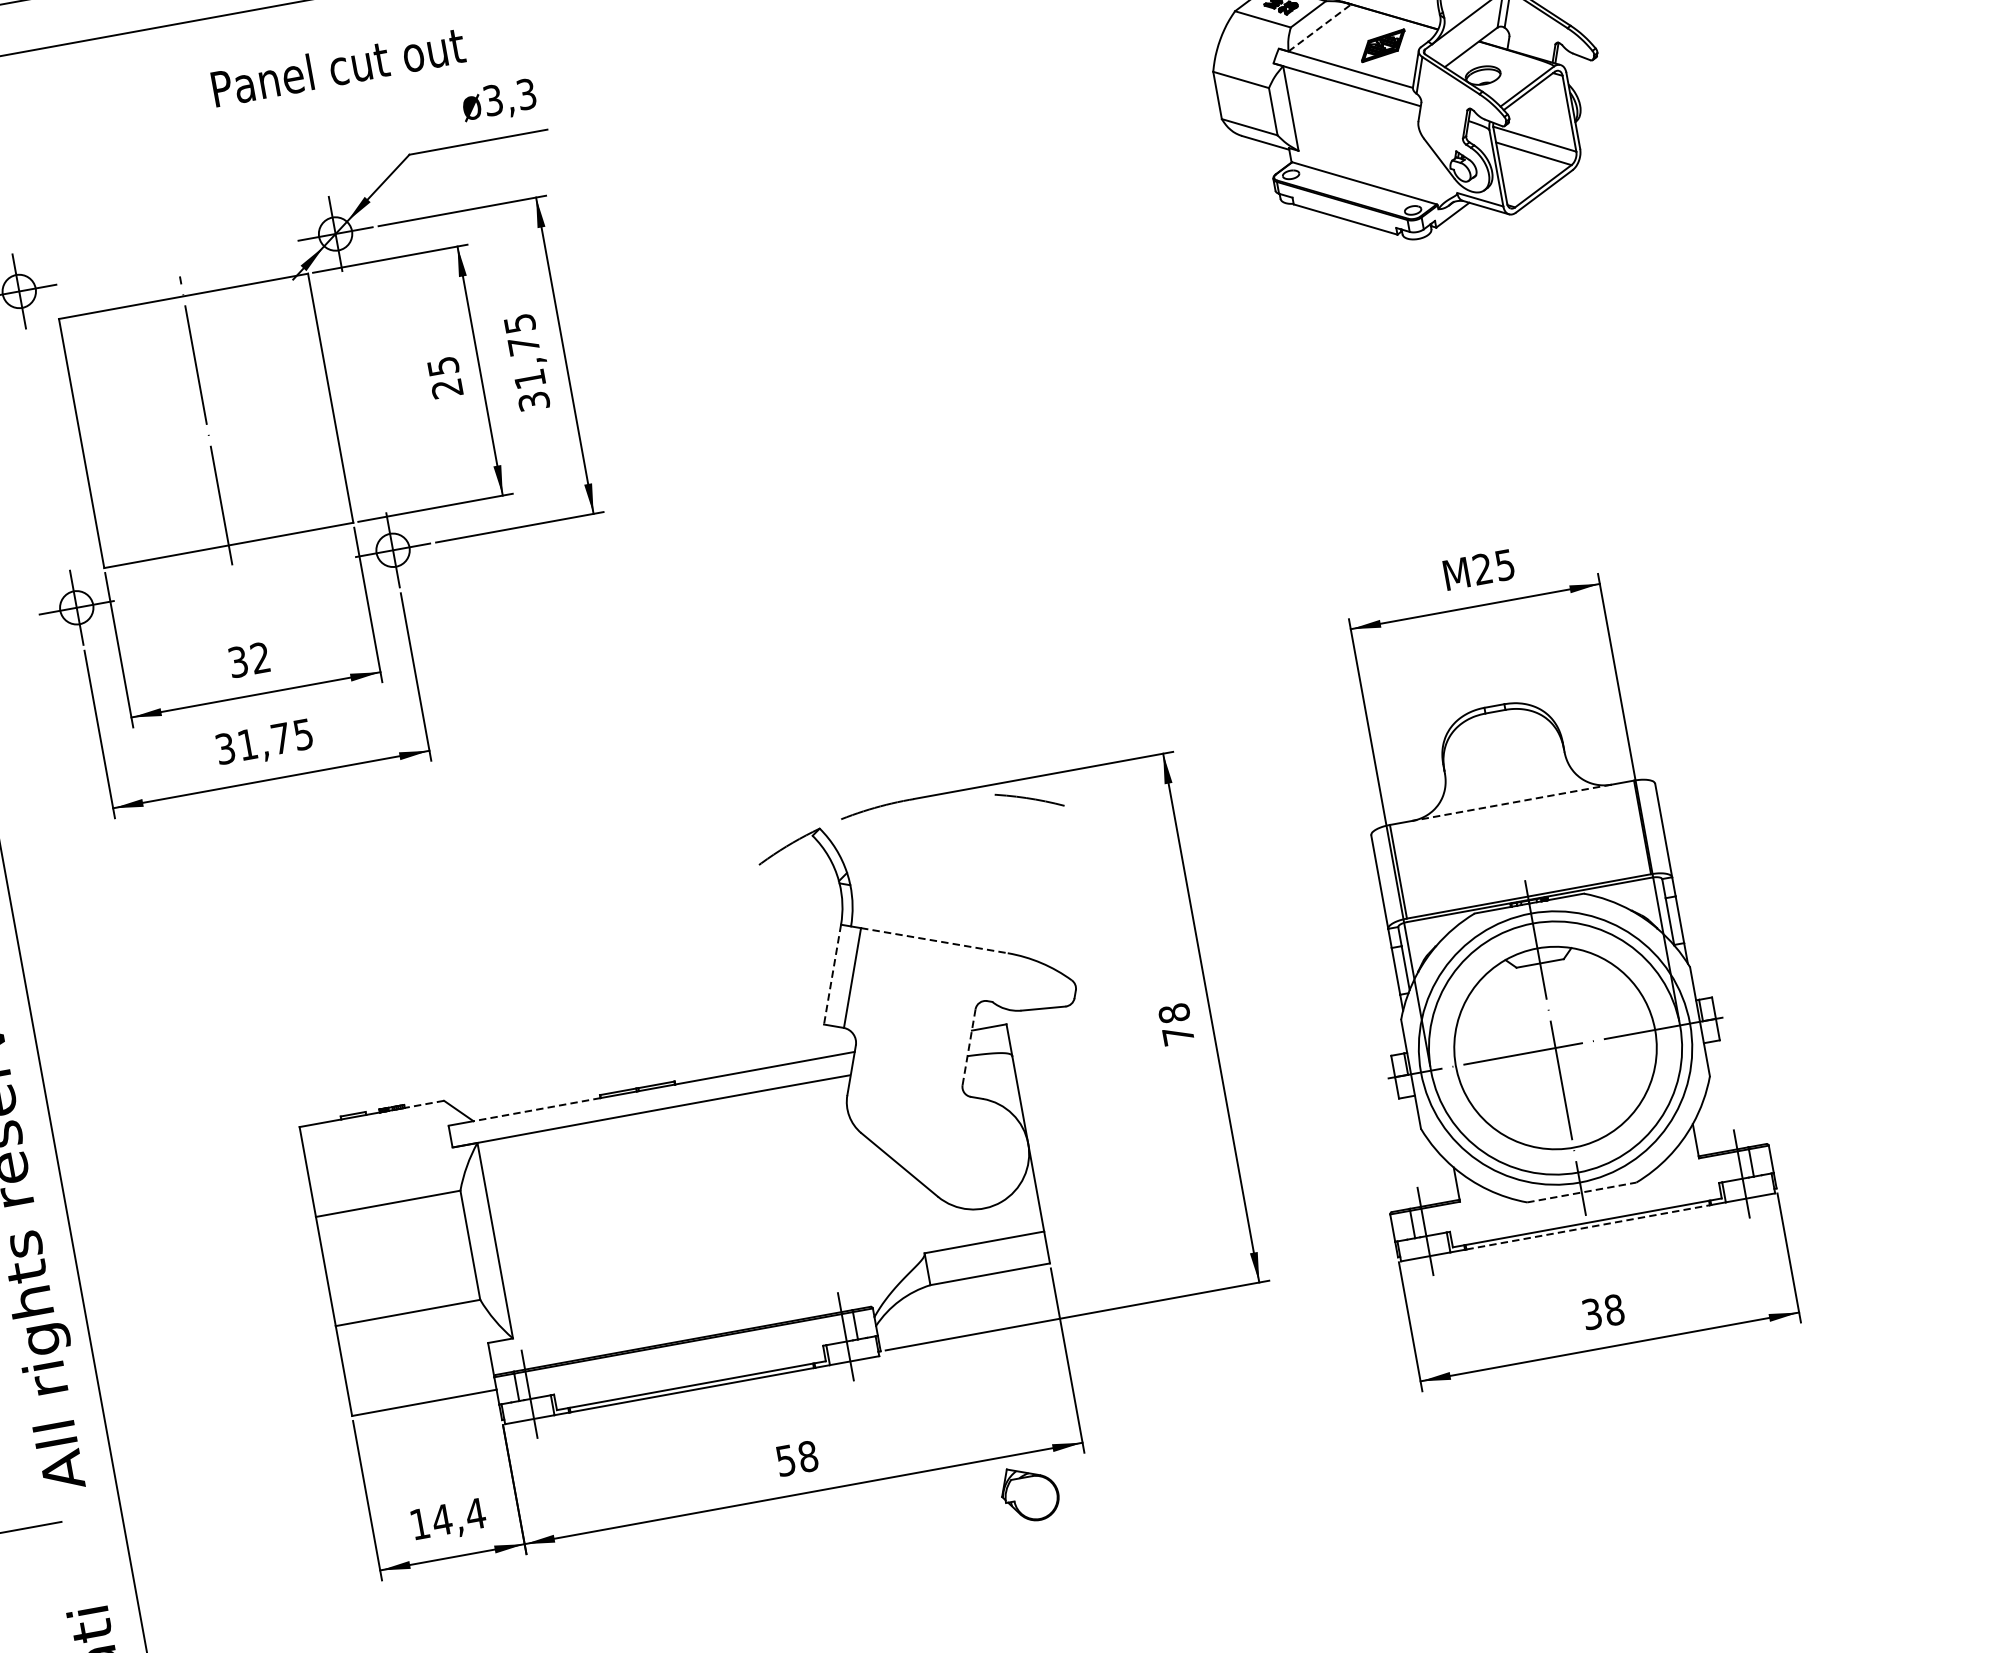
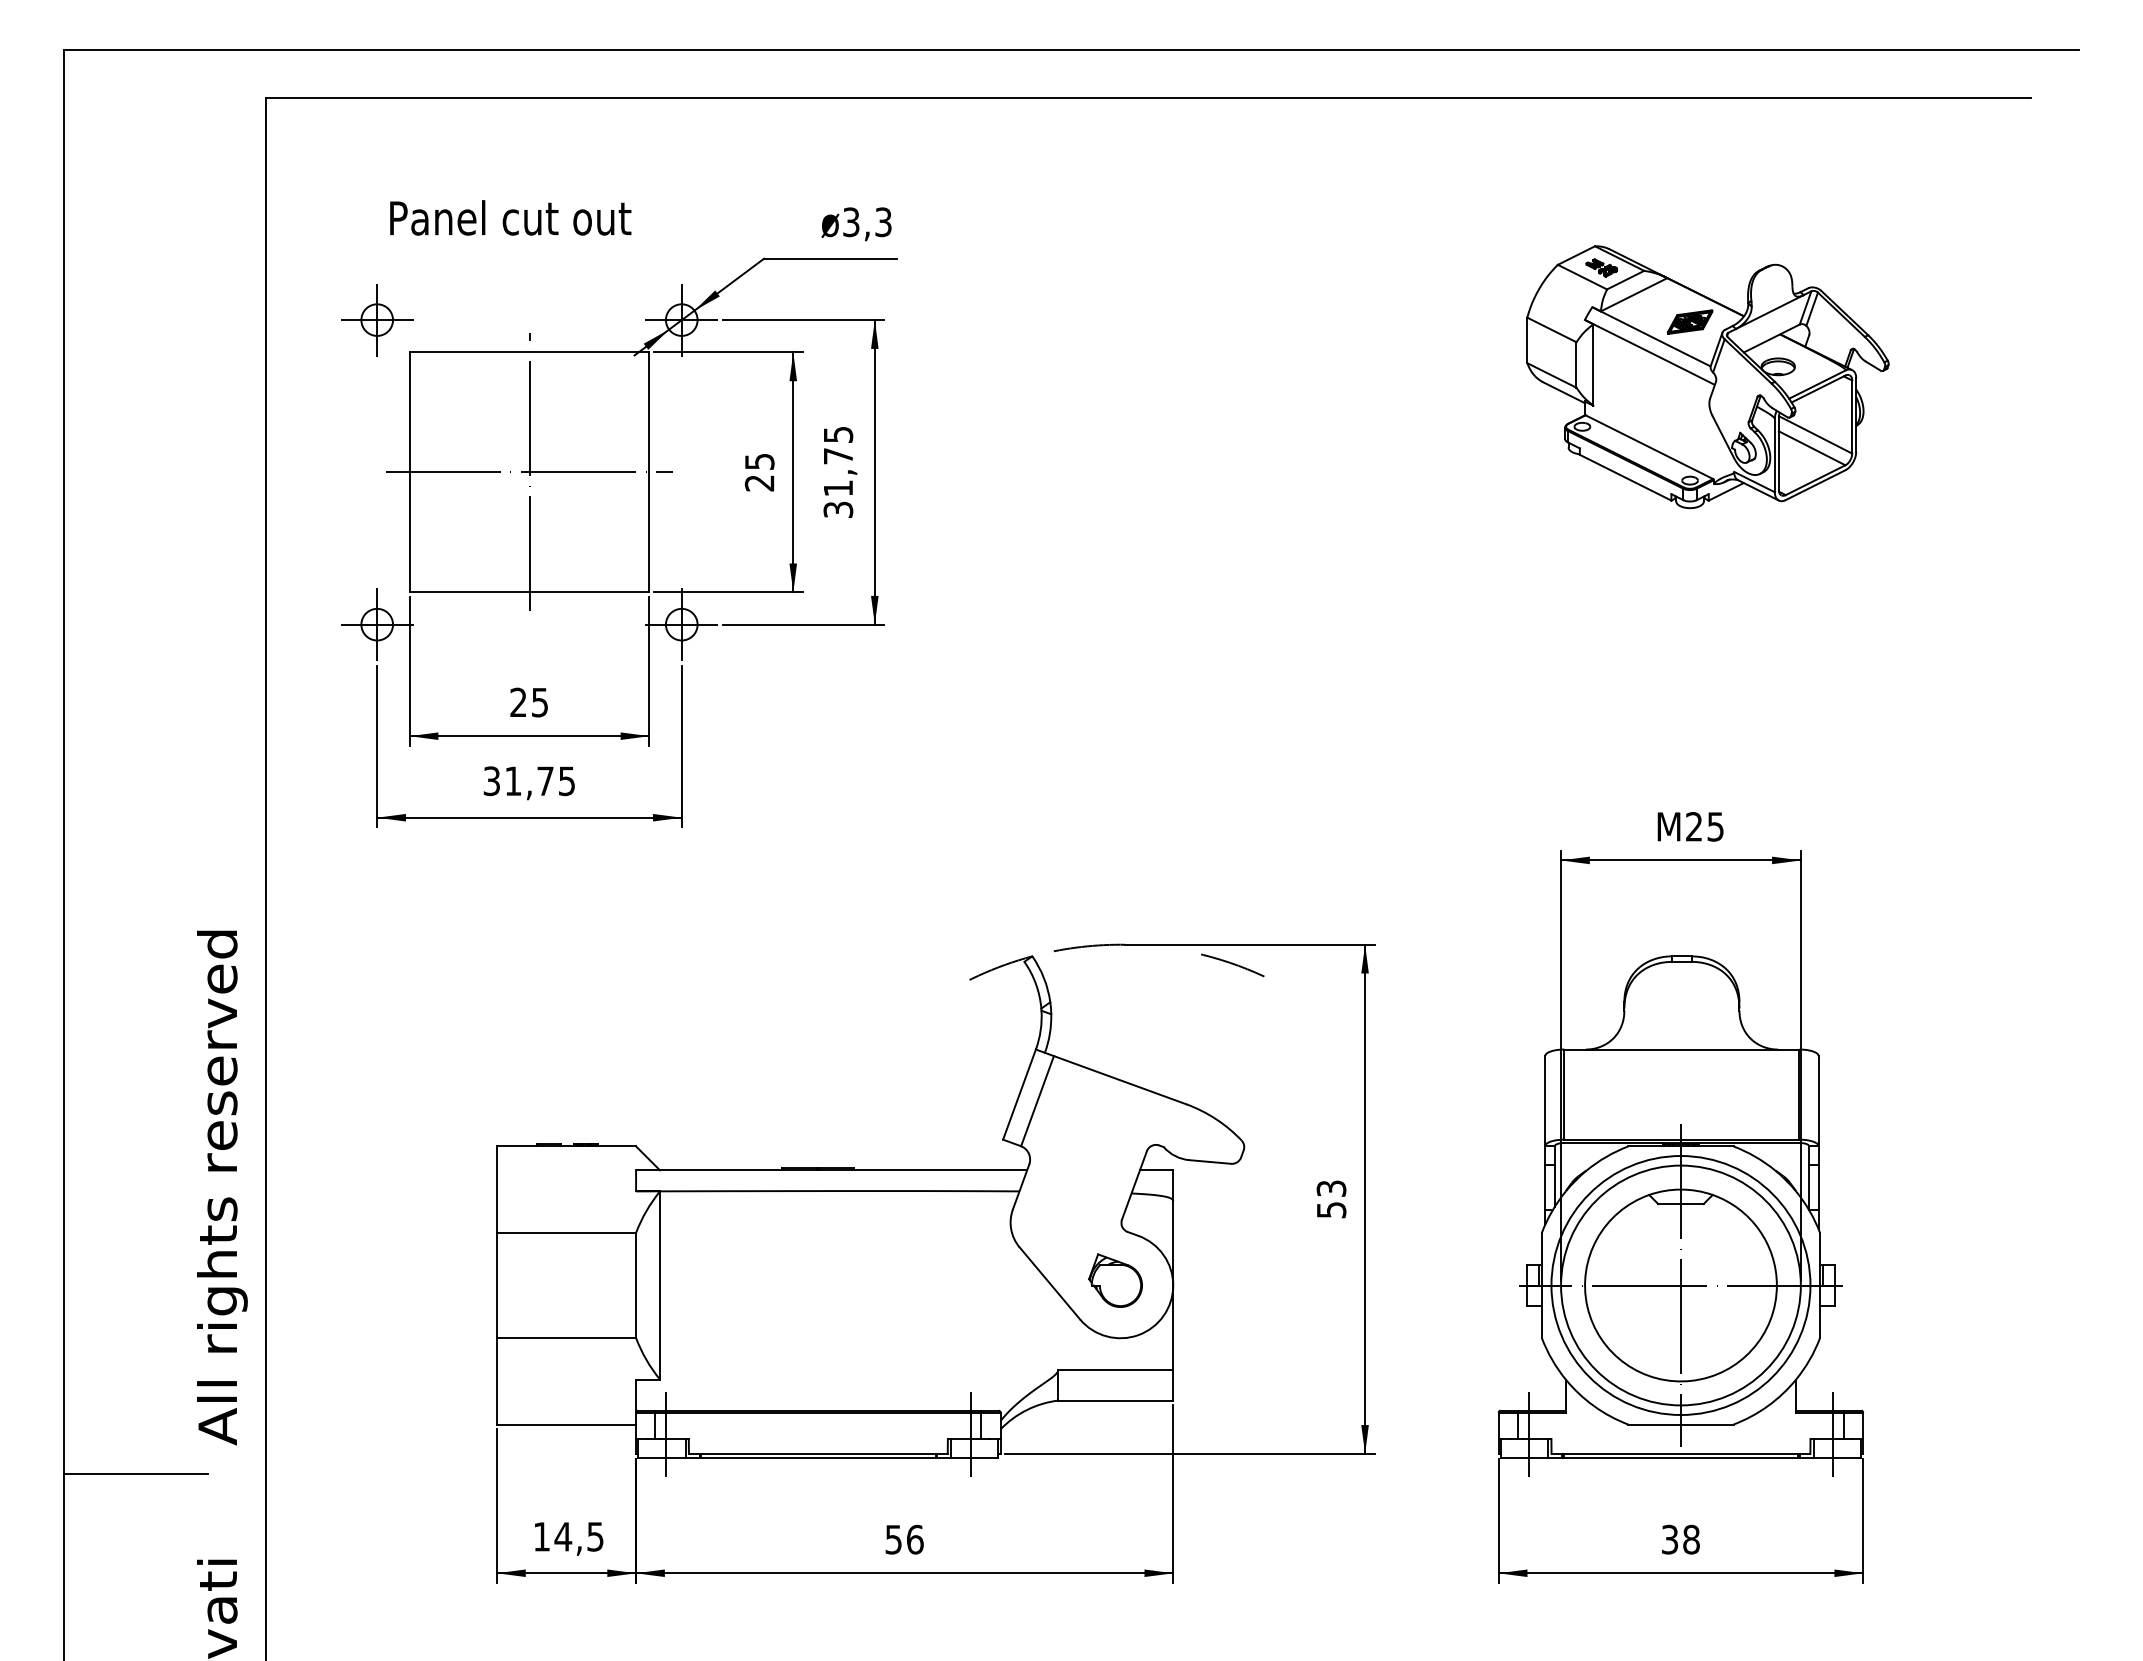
line: (1320, 27) -> (1634, 294), dashed -> solid
text: (338, 66) -> (510, 217), moved
line: (206, 421) -> (529, 472), added
text: (248, 660) -> (528, 702), 32 -> 25
line: (1511, 802) -> (1681, 1049), dashed -> solid
line: (934, 940) -> (1120, 1080), dashed -> solid
line: (832, 974) -> (1019, 1094), dashed -> solid
text: (1176, 1024) -> (1331, 1199), 78 -> 53
line: (968, 1046) -> (1134, 1184), dashed -> solid
line: (424, 1104) -> (617, 1146), dashed -> solid
line: (536, 1109) -> (720, 1170), dashed -> solid
line: (1581, 1192) -> (1680, 1424), dashed -> solid
line: (1588, 1227) -> (1681, 1458), dashed -> solid
text: (807, 1456) -> (914, 1539), 58 -> 56
part: (1029, 1493) -> (1115, 1280), moved
text: (475, 1513) -> (595, 1536), 14,4 -> 14,5

